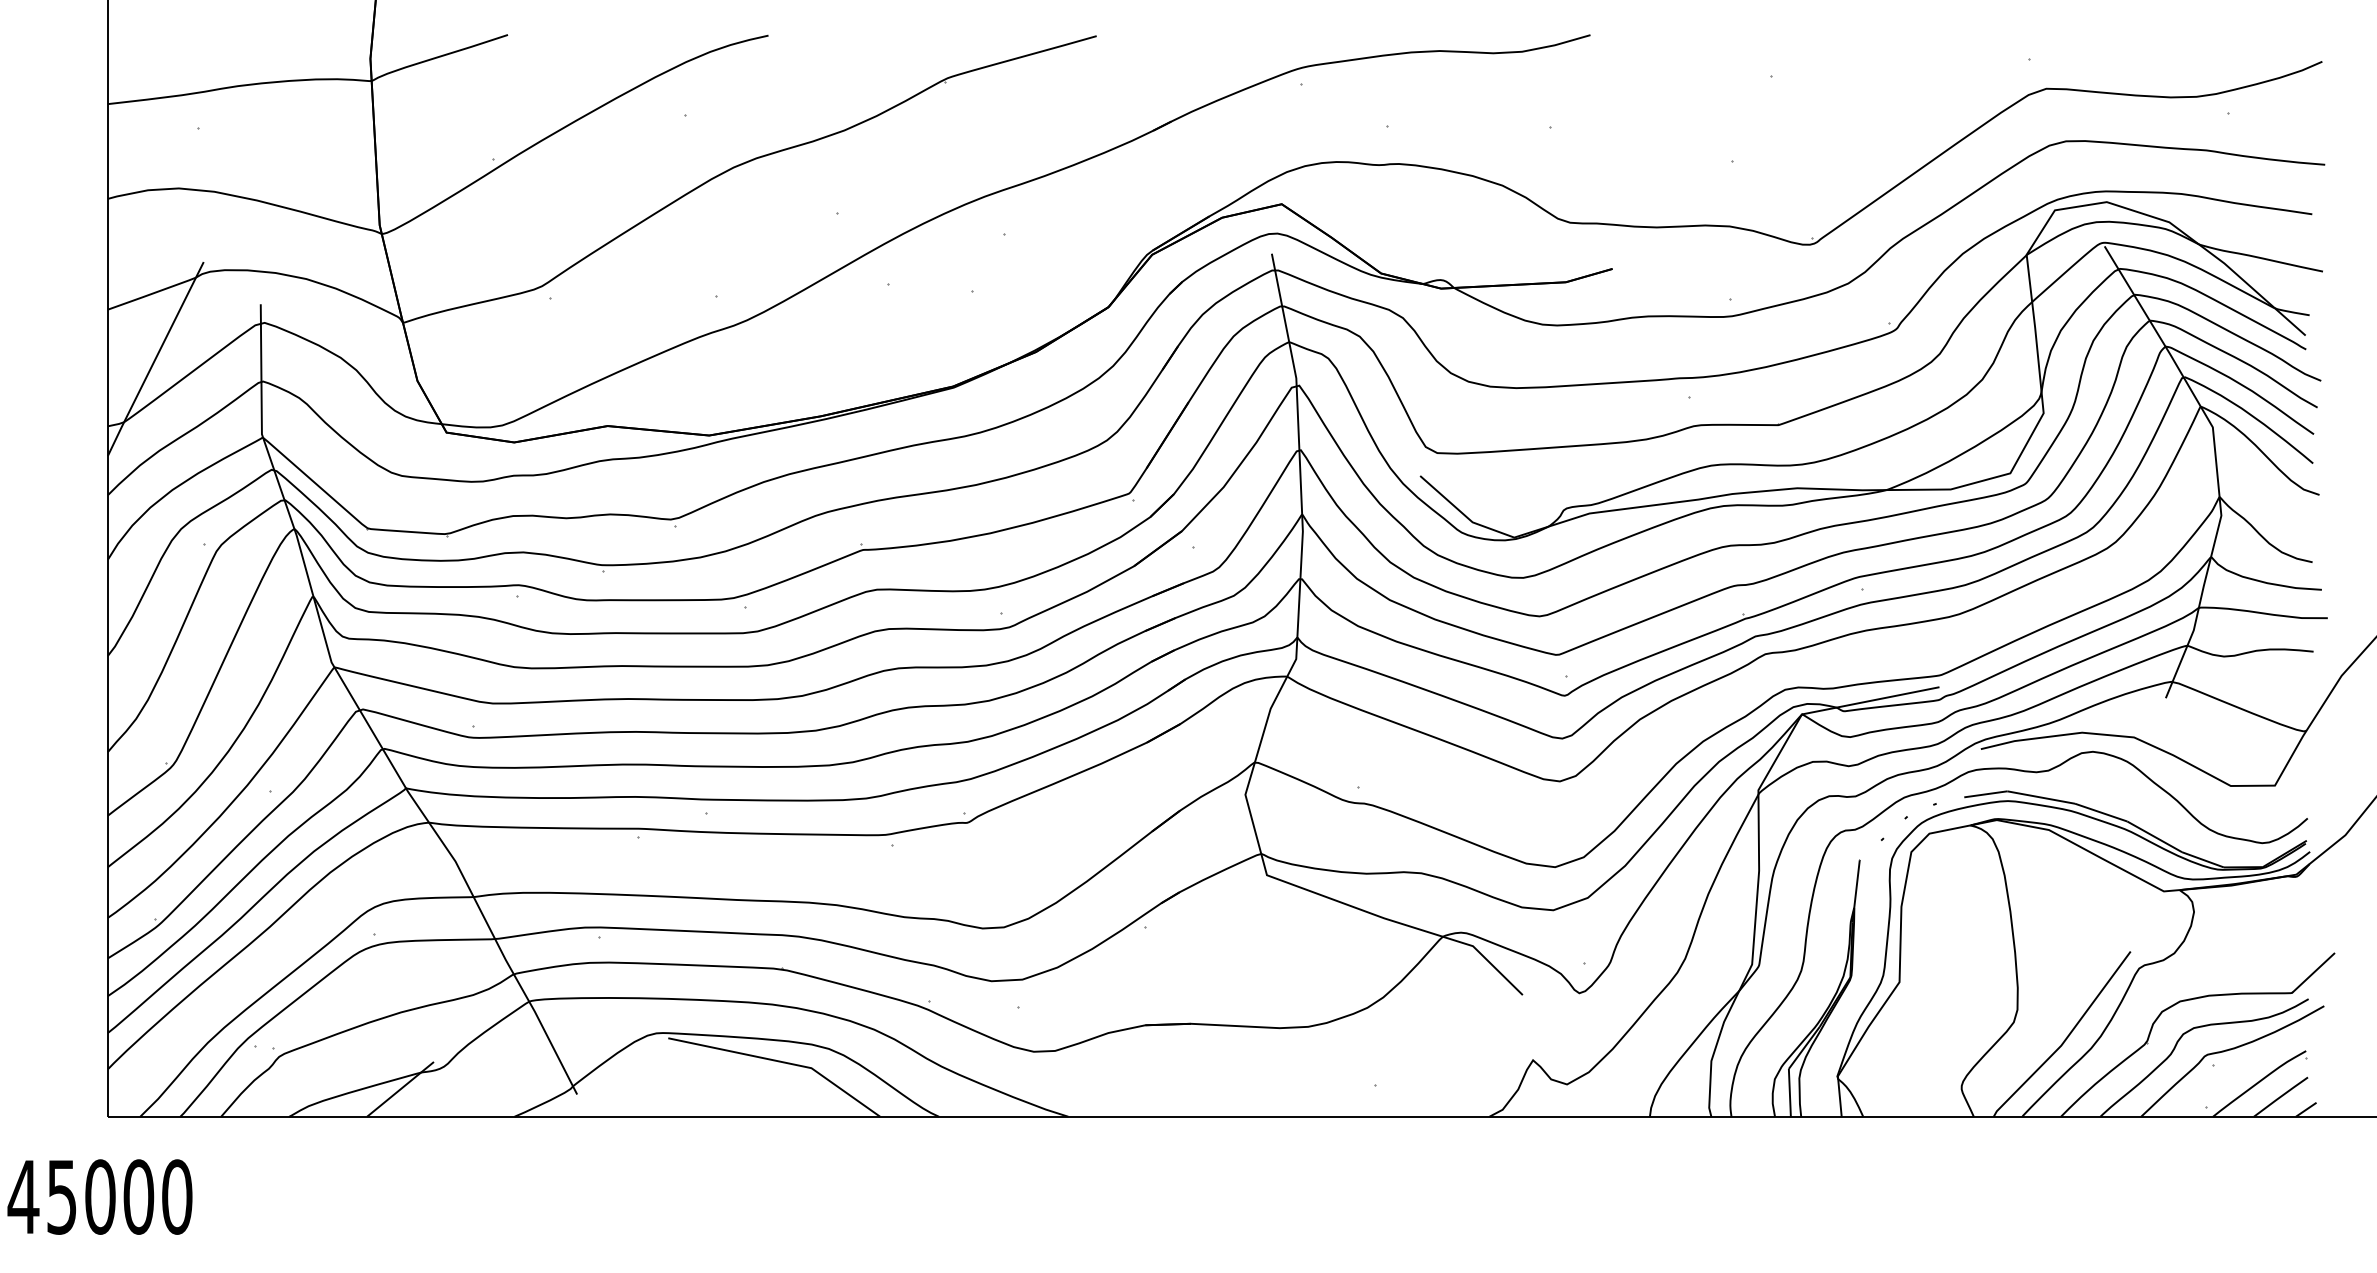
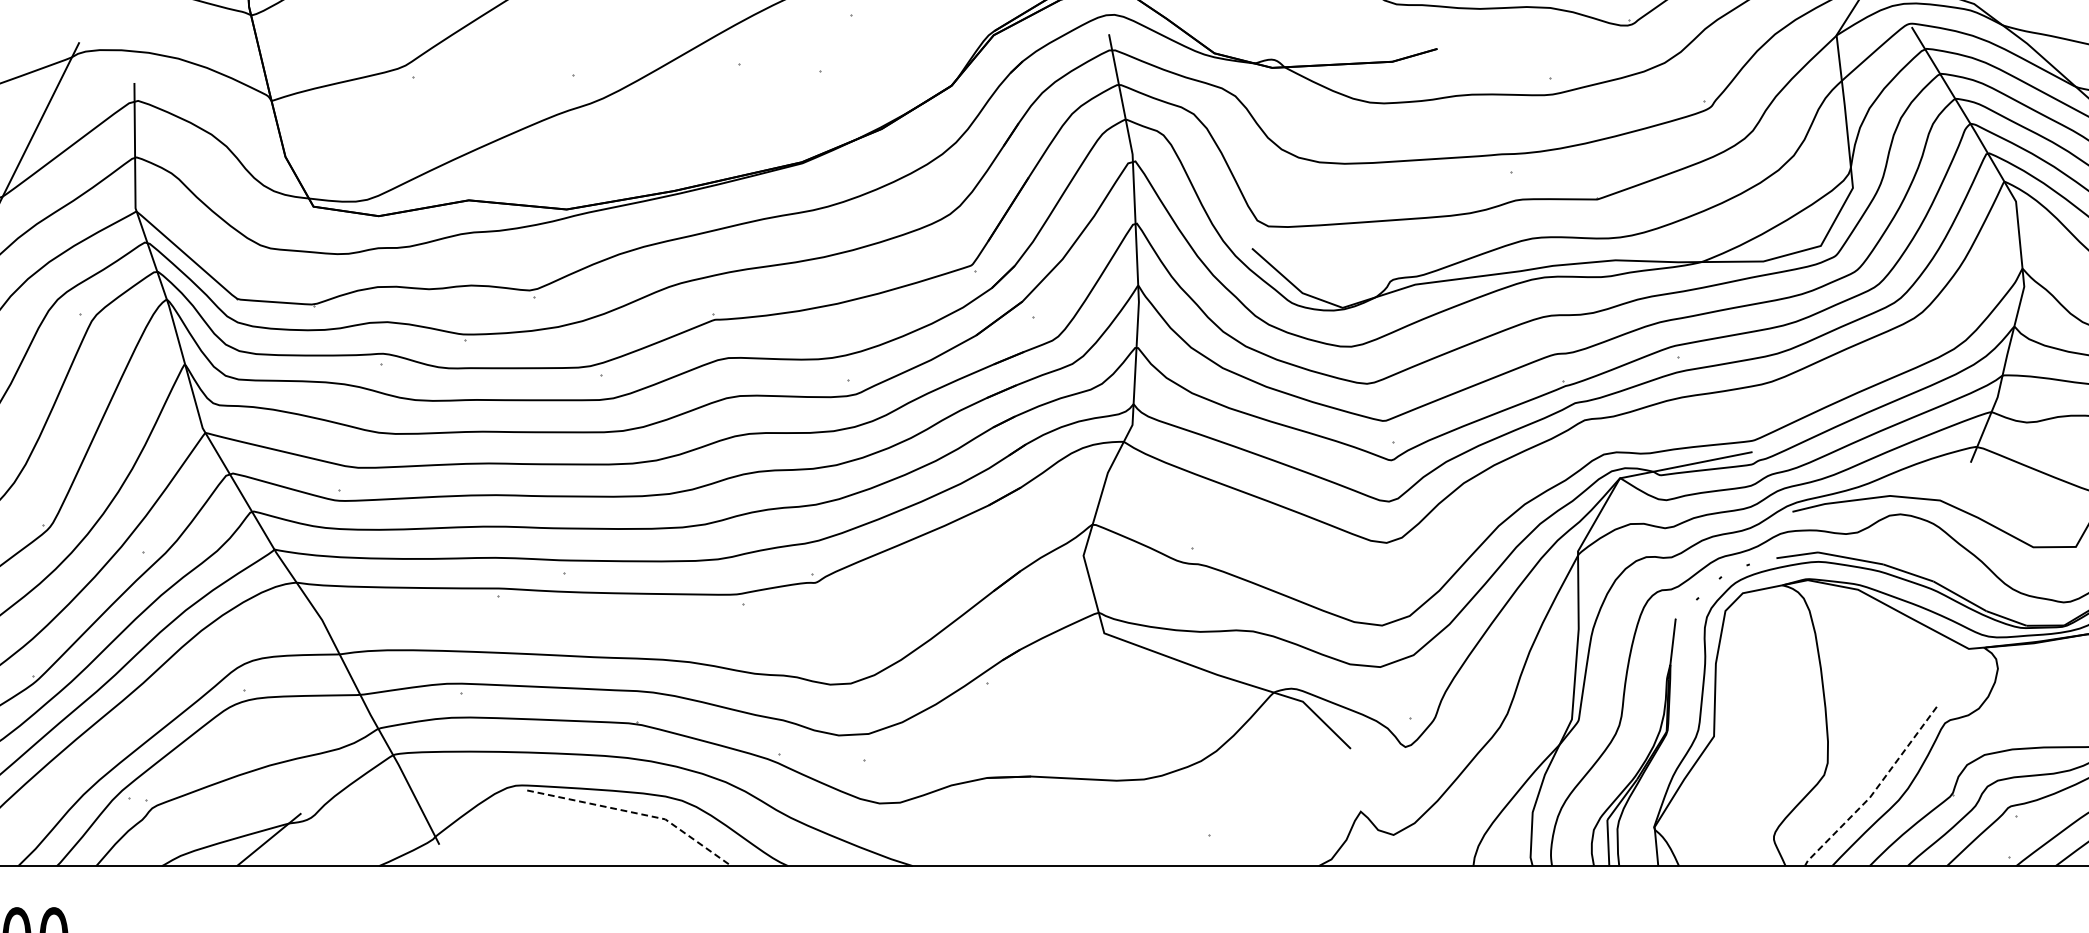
line: (2065, 1039) -> (1874, 791), solid -> dashed
line: (782, 1062) -> (637, 813), solid -> dashed

